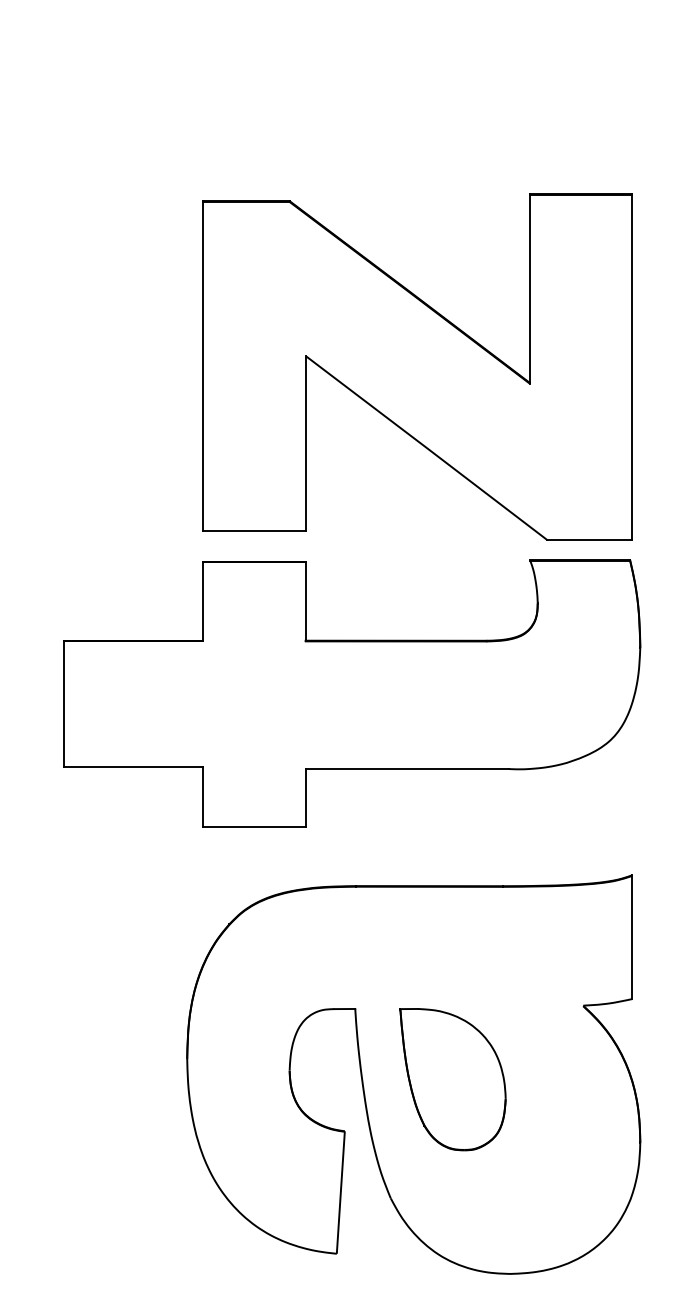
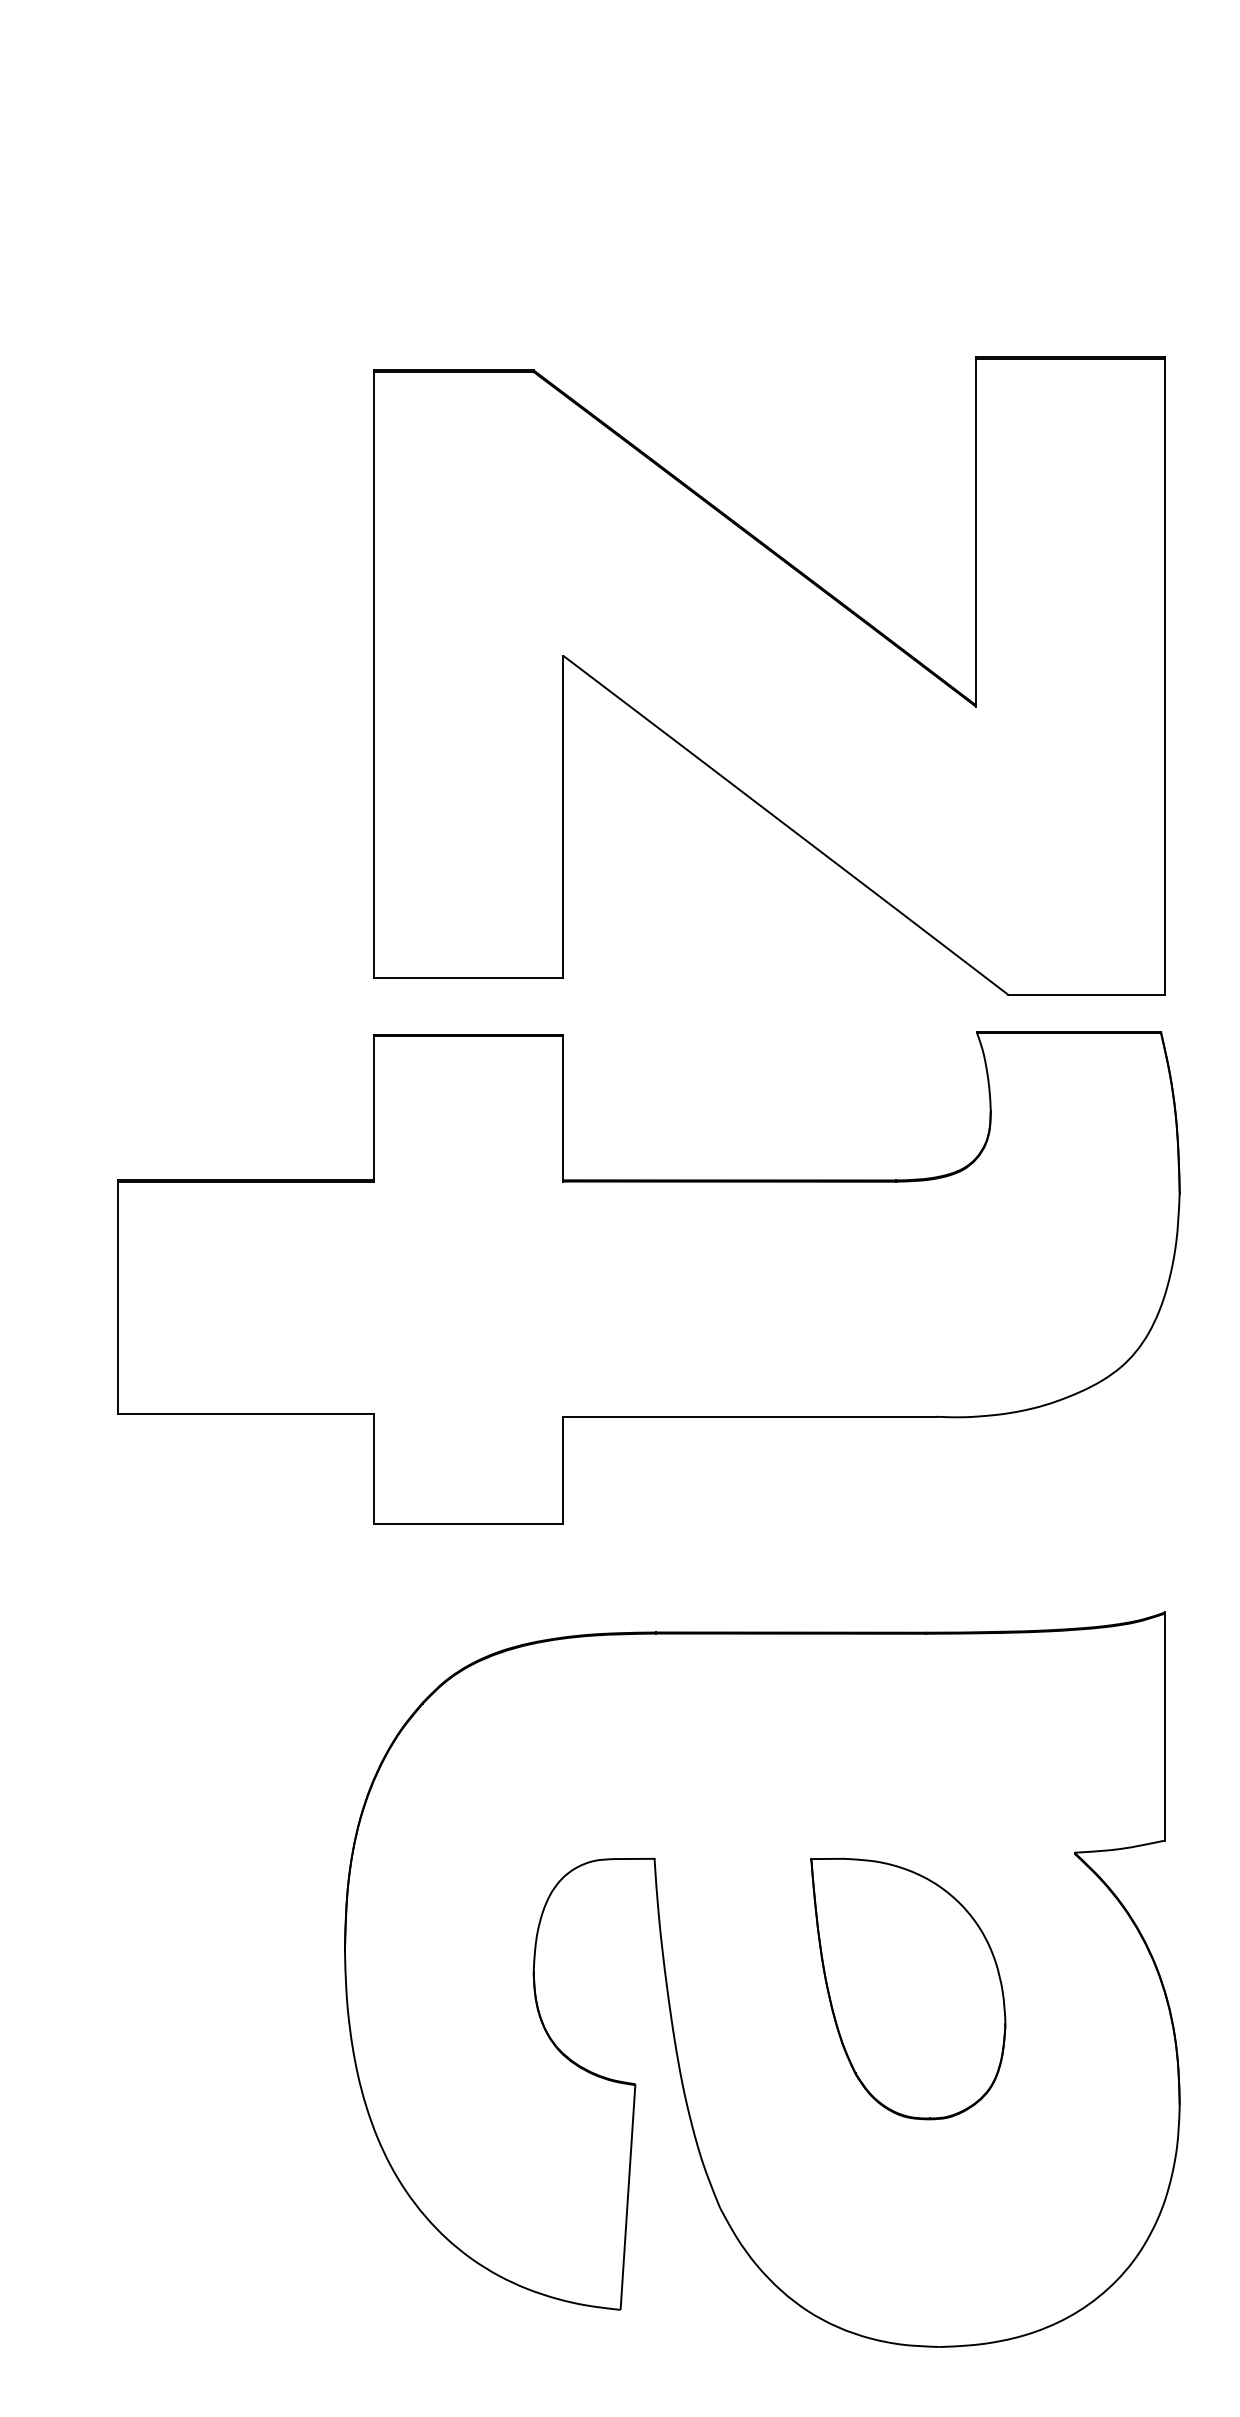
part: (452, 1079) -> (907, 1988), moved

